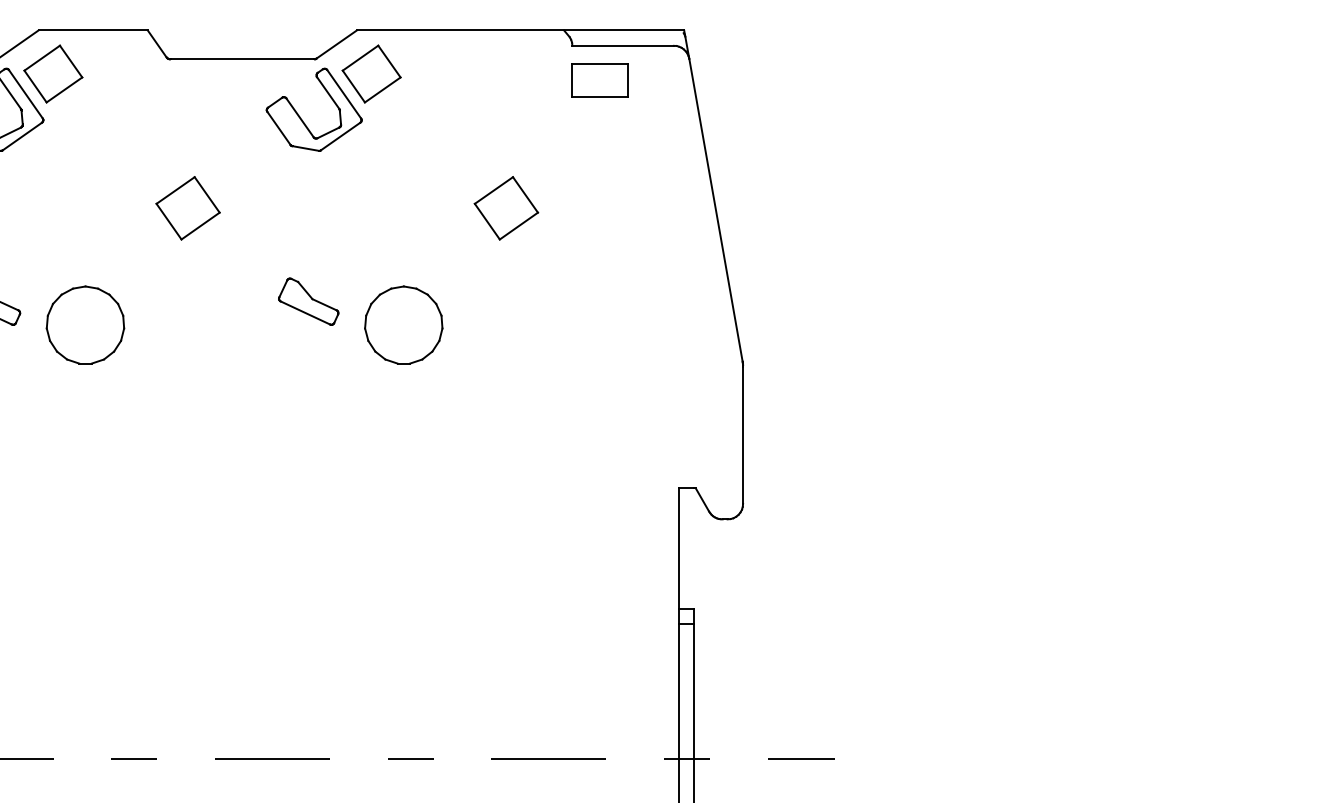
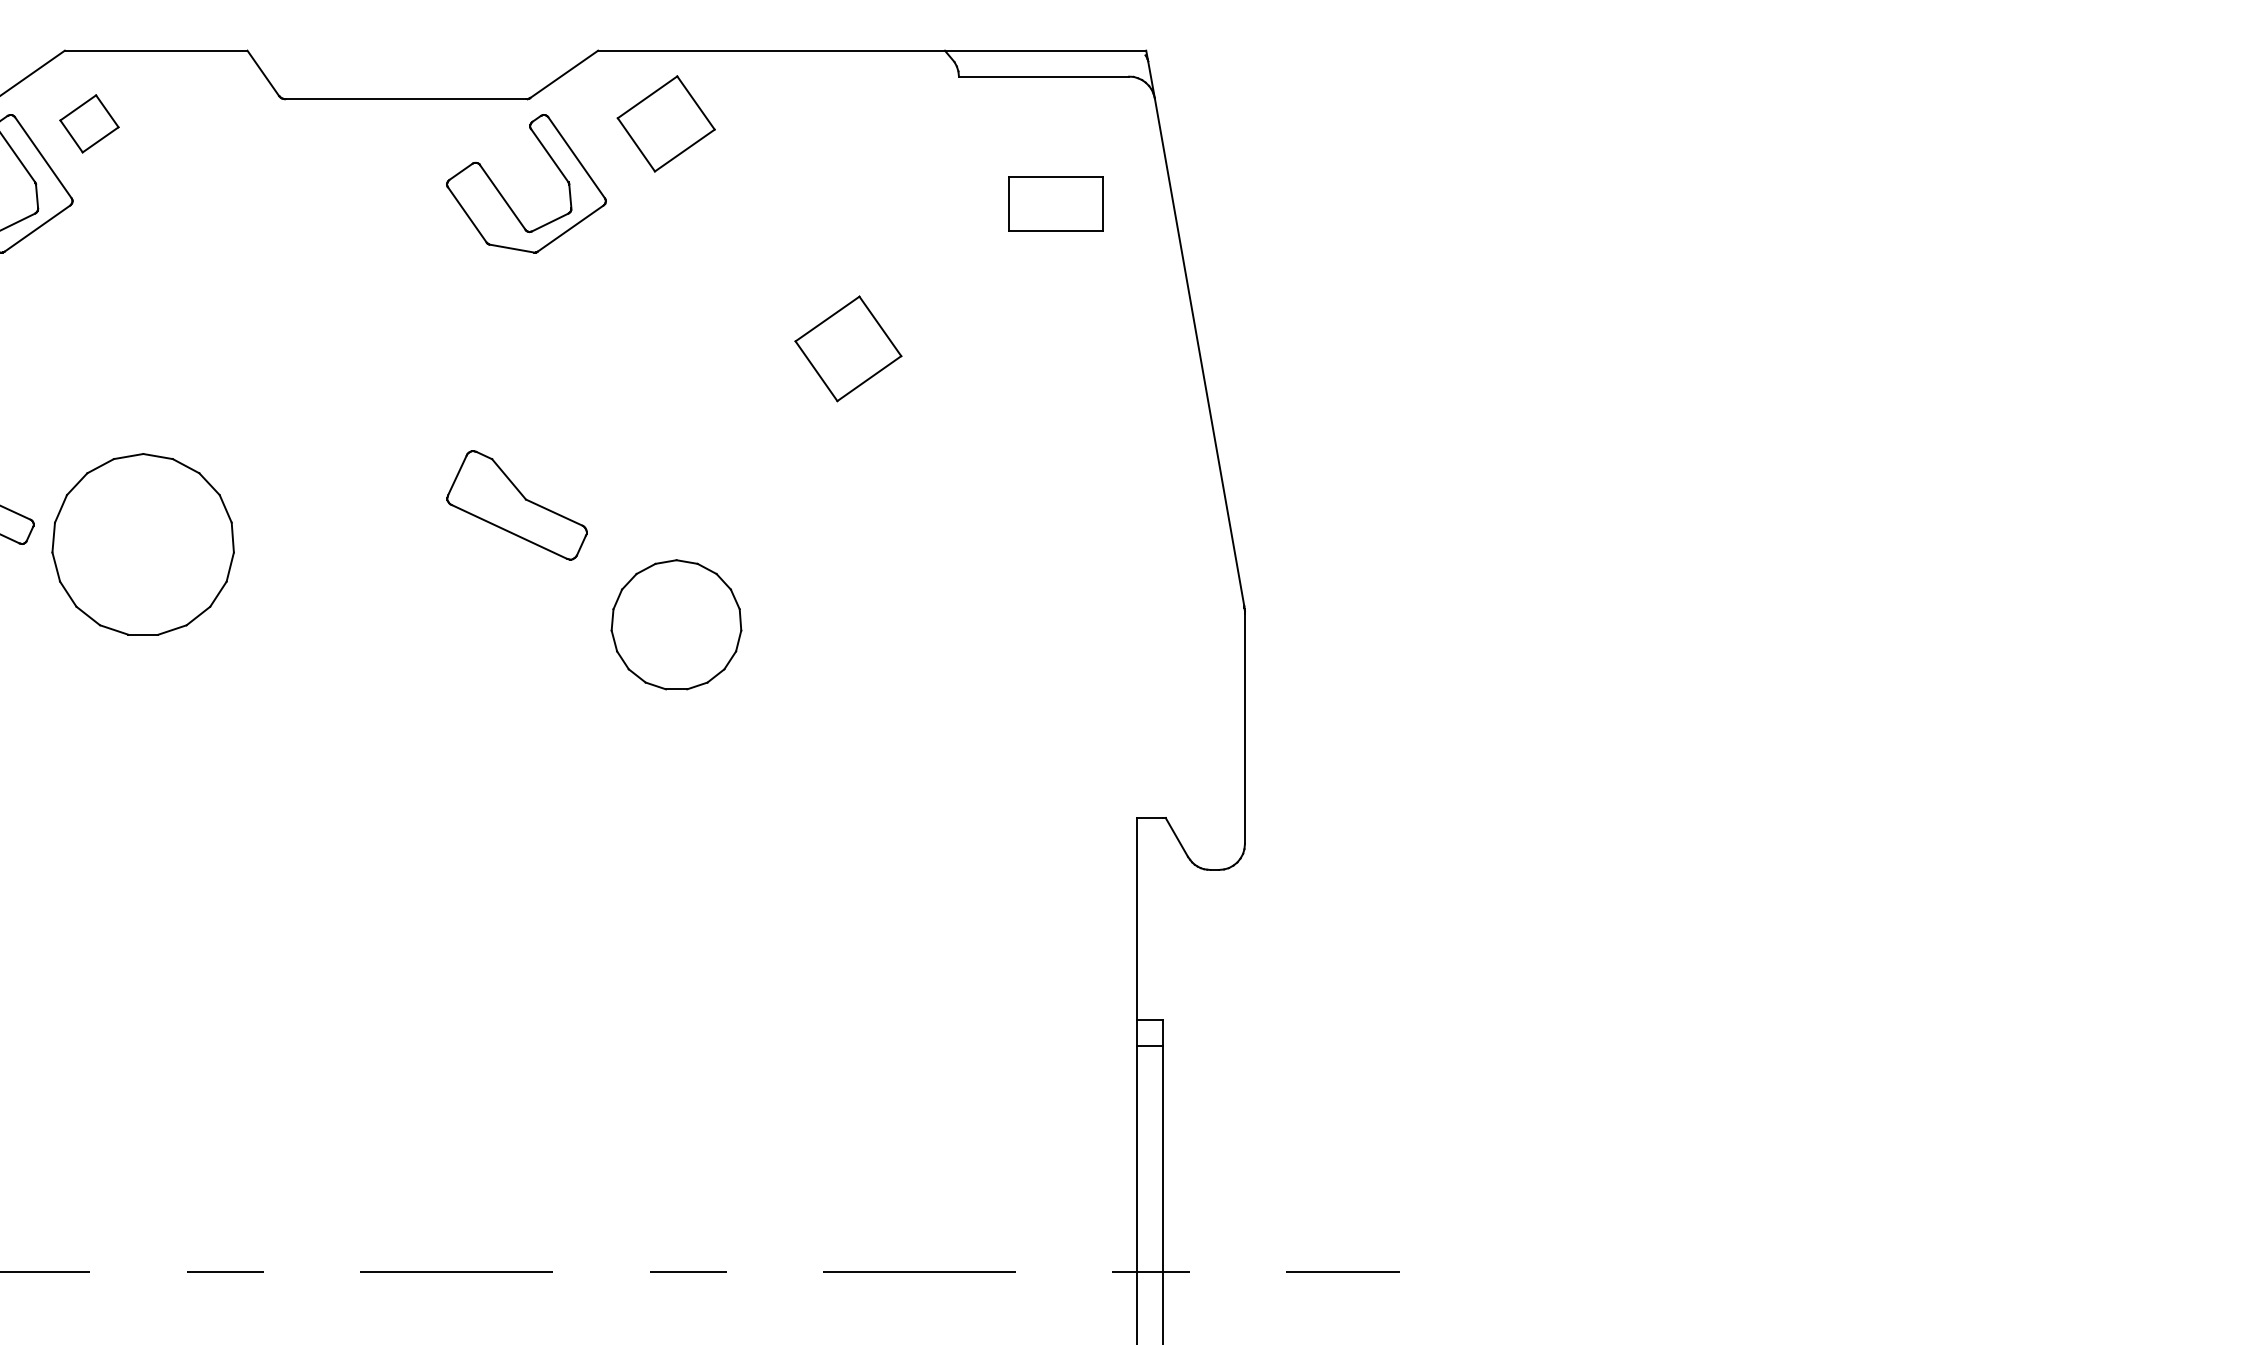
part: (53, 73) -> (89, 122), size x0.6
part: (371, 73) -> (665, 122), moved
part: (599, 80) -> (1054, 203), moved
part: (187, 208) -> (314, 349), removed
part: (308, 301) -> (516, 504), size x1.4
part: (85, 324) -> (143, 543), size x1.4
part: (403, 324) -> (676, 623), moved

